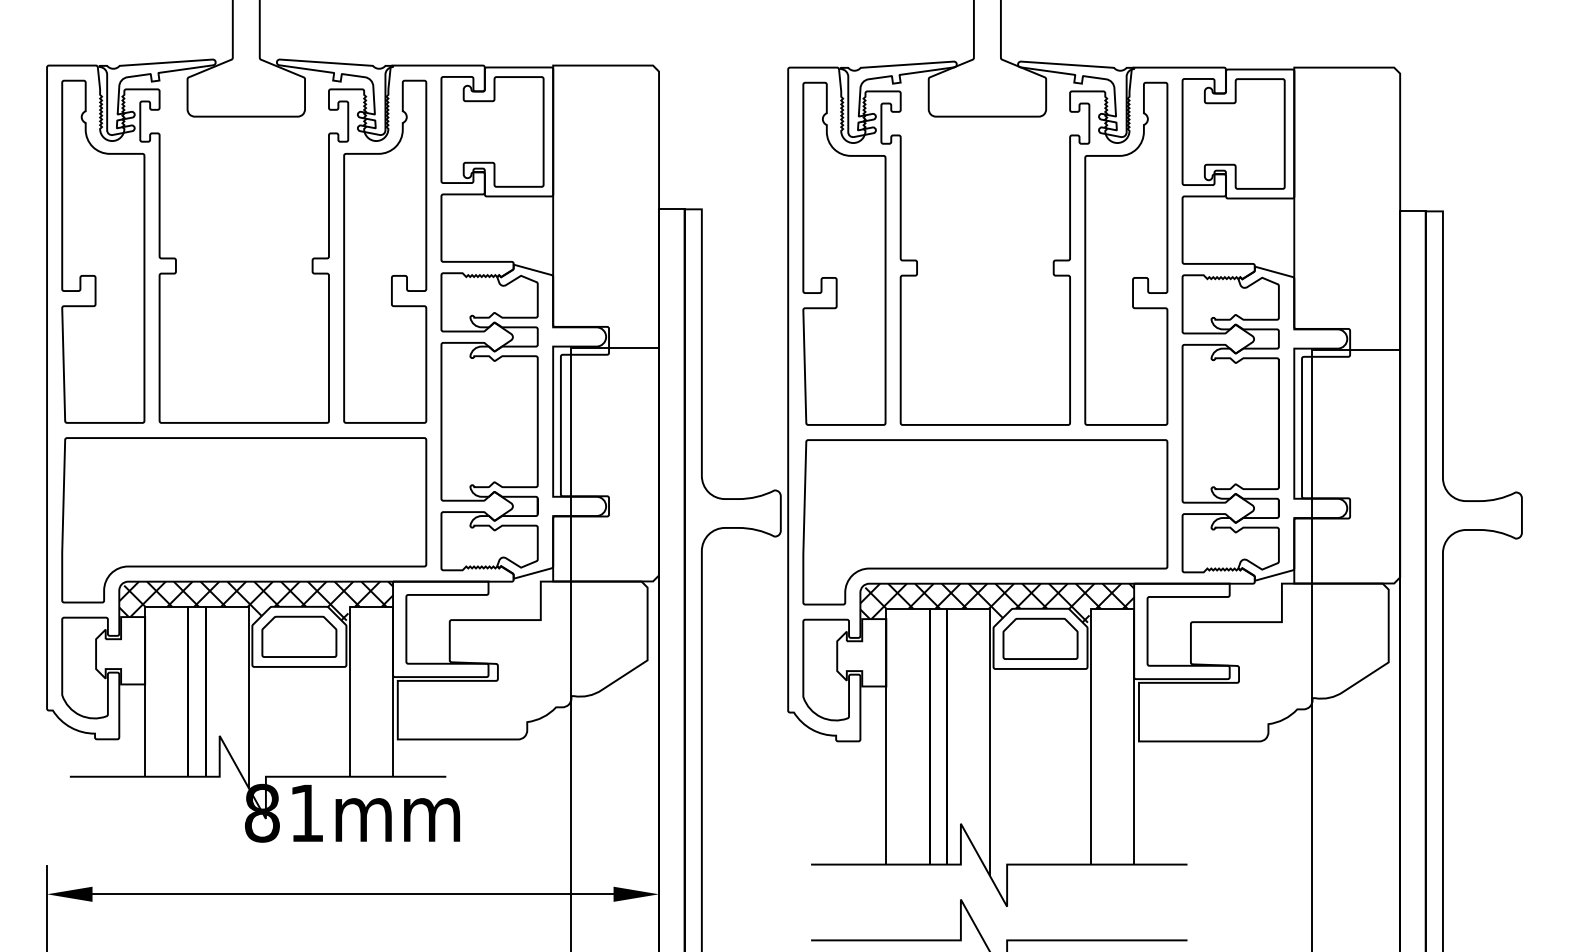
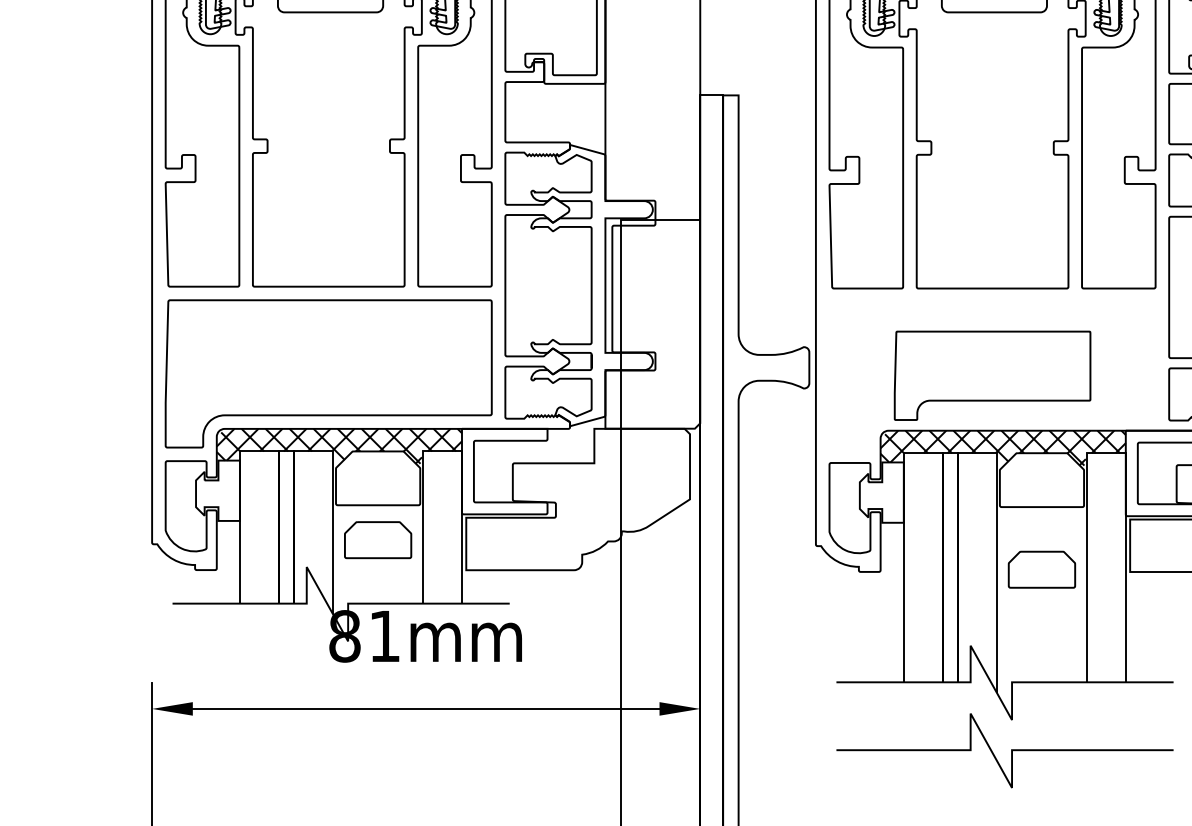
part: (985, 522) -> (992, 375), size x0.6
part: (299, 636) -> (378, 539), moved
part: (1040, 638) -> (1041, 569), moved

